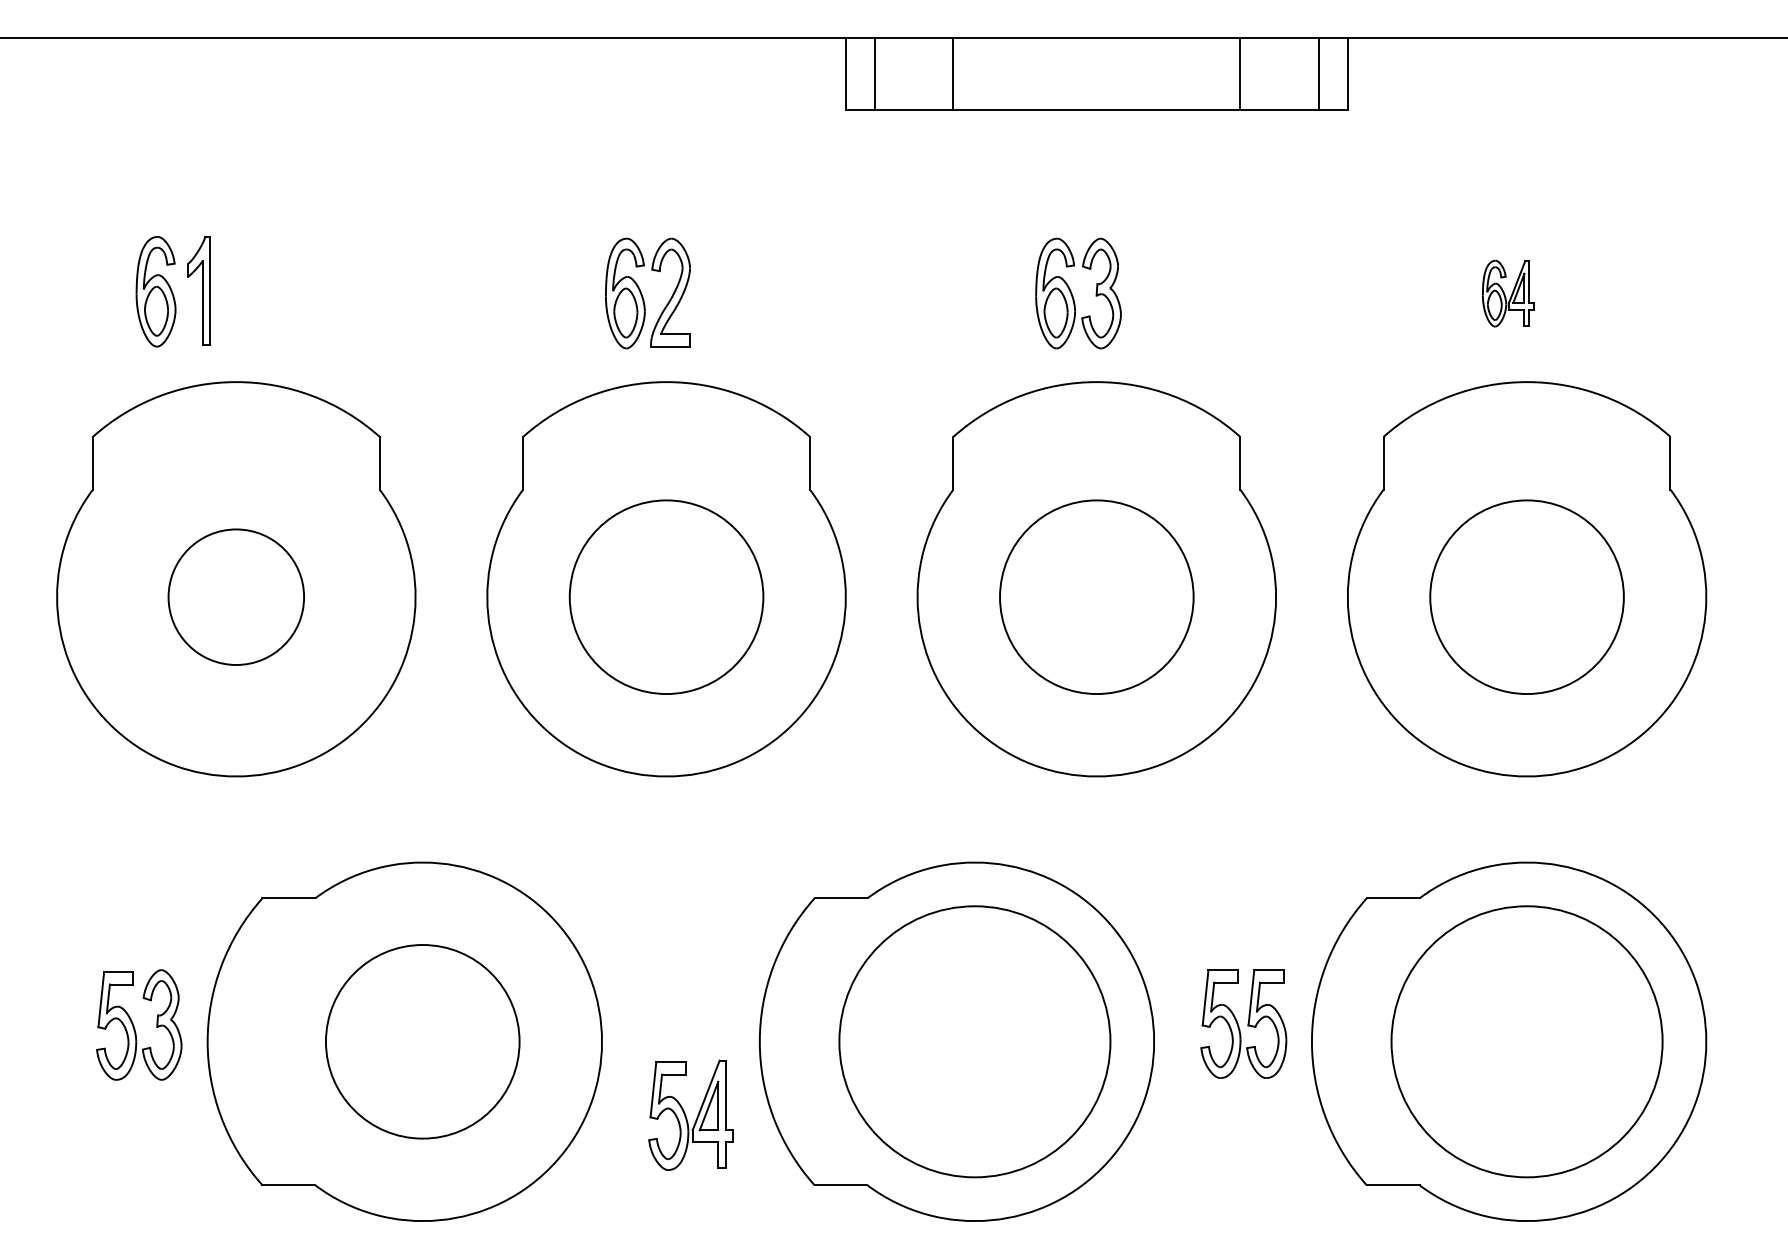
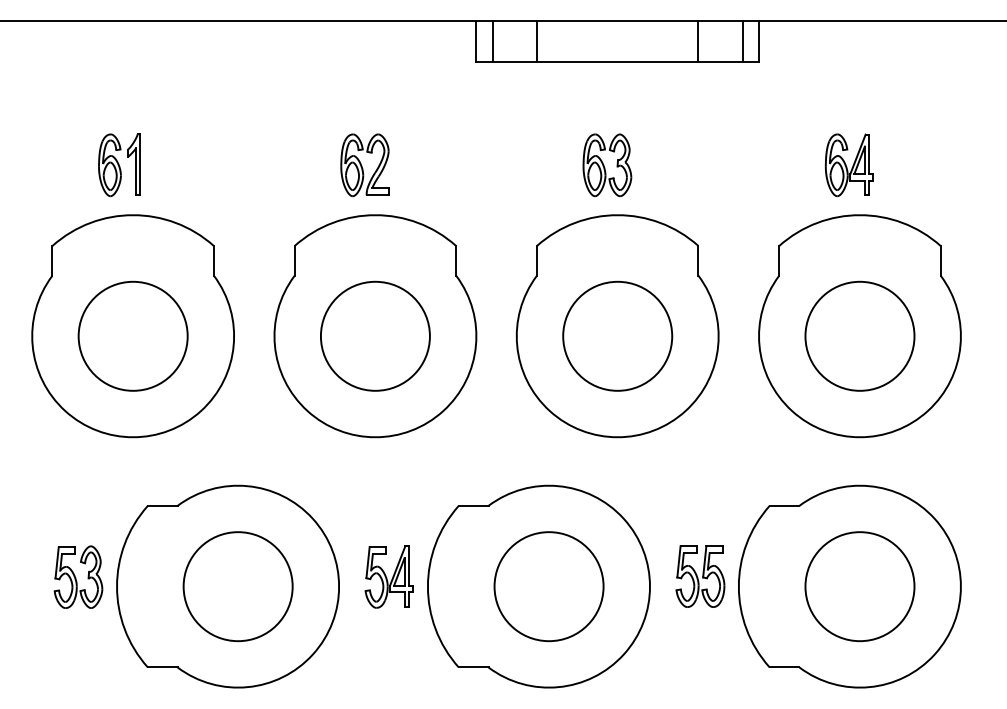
part: (172, 292) -> (119, 165), moved
part: (1506, 293) -> (848, 165), size x1.67
circle: (235, 595) -> (132, 335), size x1.43
circle: (973, 1041) -> (548, 586), size x0.71
circle: (1526, 1041) -> (859, 586), size x0.71
part: (689, 1114) -> (388, 576), moved

